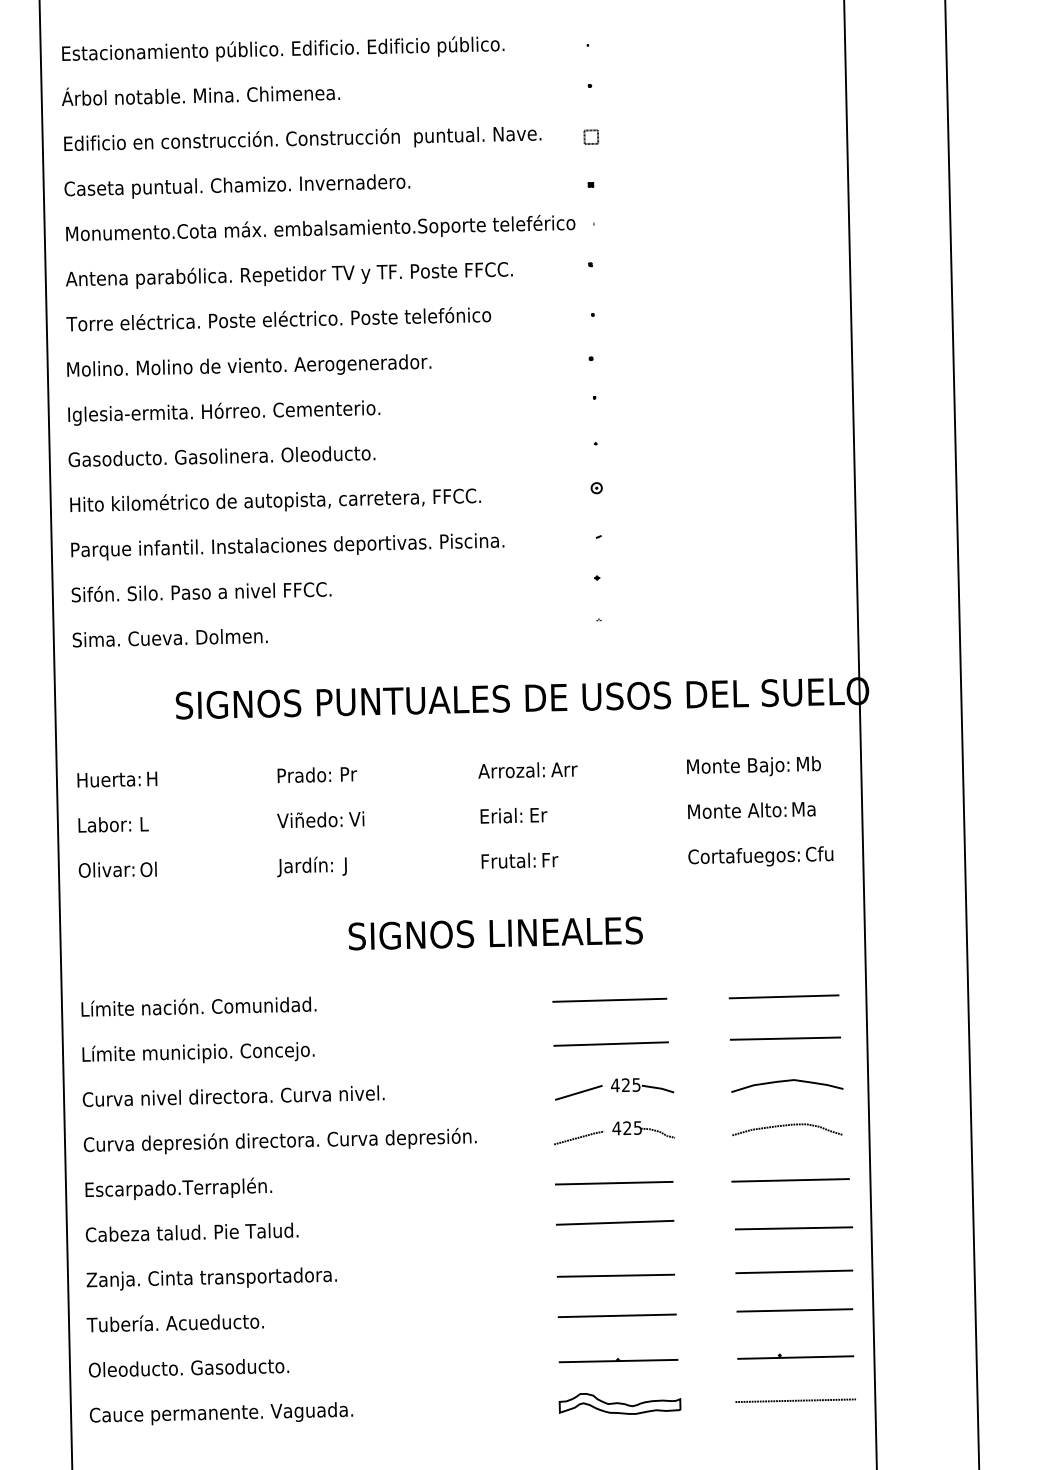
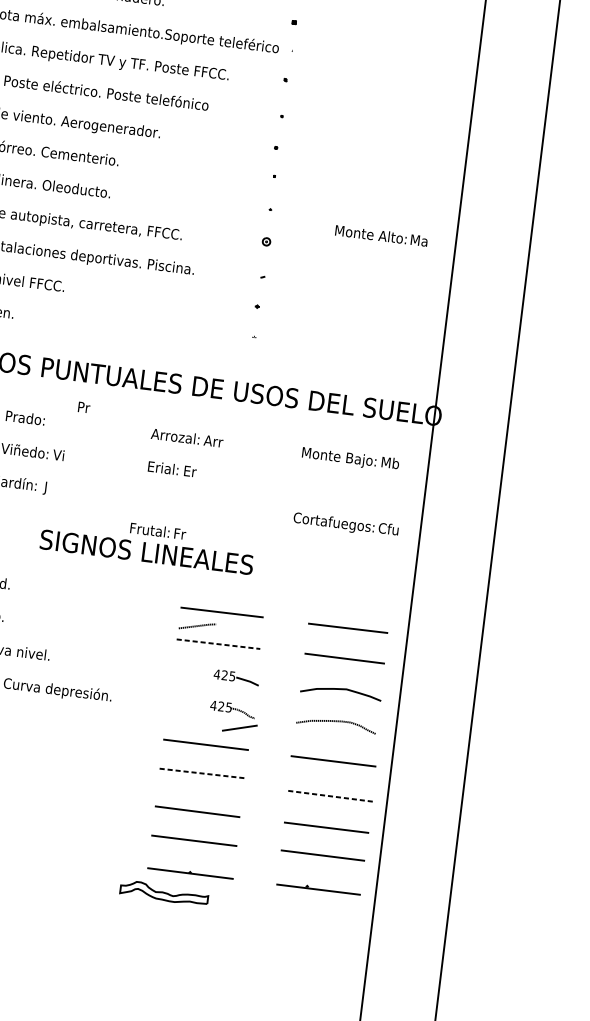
text: (348, 774) -> (83, 407), moved
text: (751, 810) -> (381, 236), moved
text: (519, 860) -> (157, 531), moved
line: (611, 1044) -> (218, 644), solid -> dashed
line: (578, 1092) -> (239, 727), moved
line: (579, 1138) -> (197, 626), moved
line: (615, 1222) -> (202, 773), solid -> dashed
line: (794, 1228) -> (331, 796), solid -> dashed
line: (795, 1400) -> (313, 920), removed
part: (619, 1403) -> (164, 892), moved

